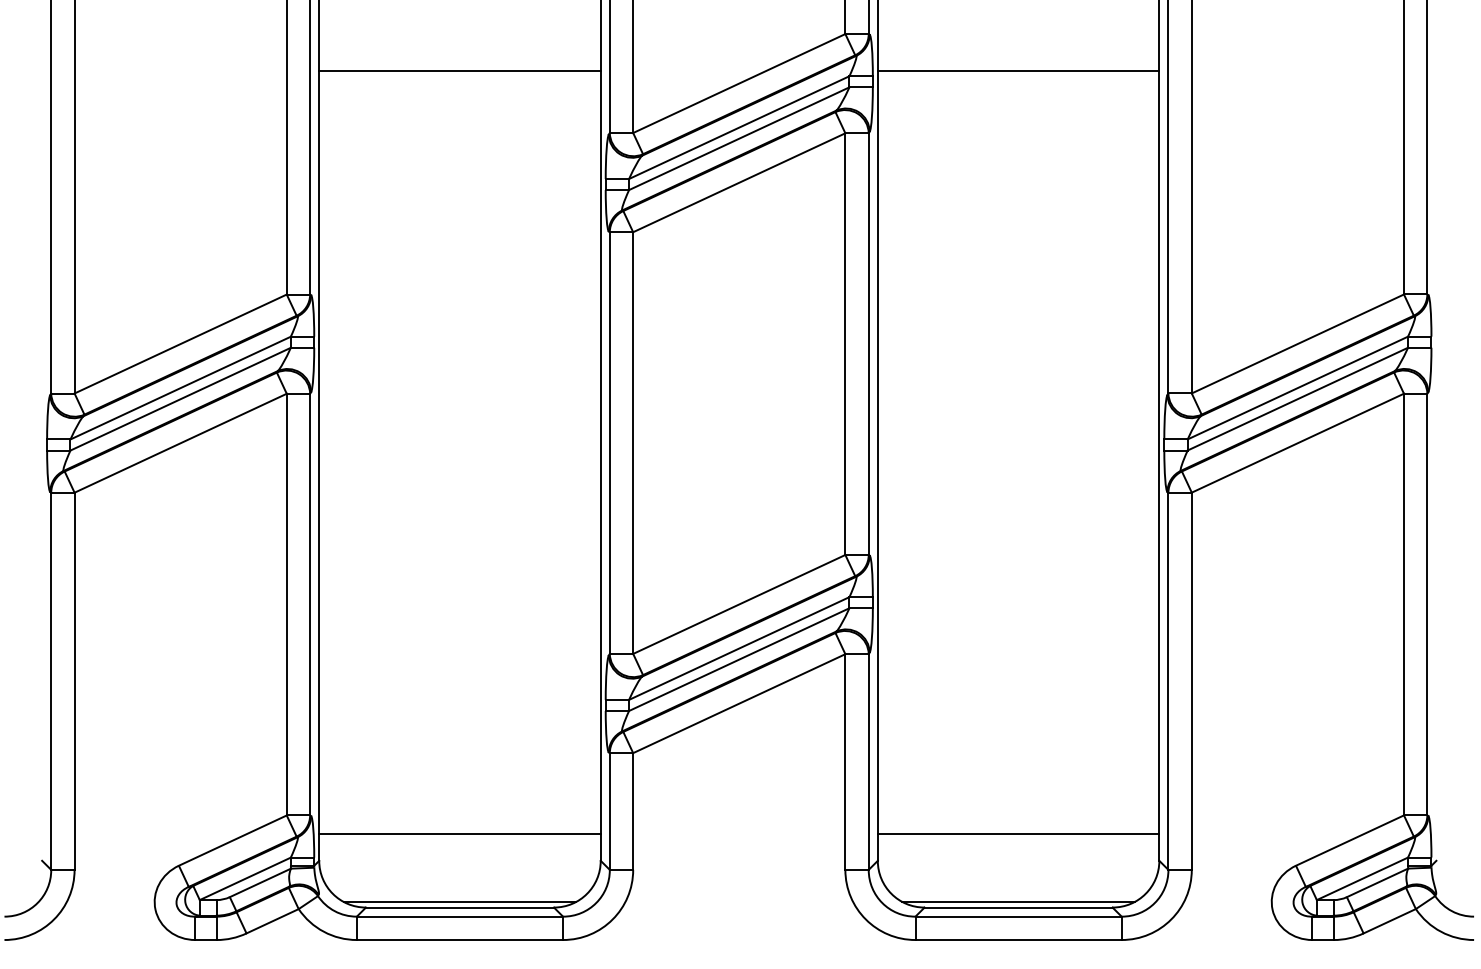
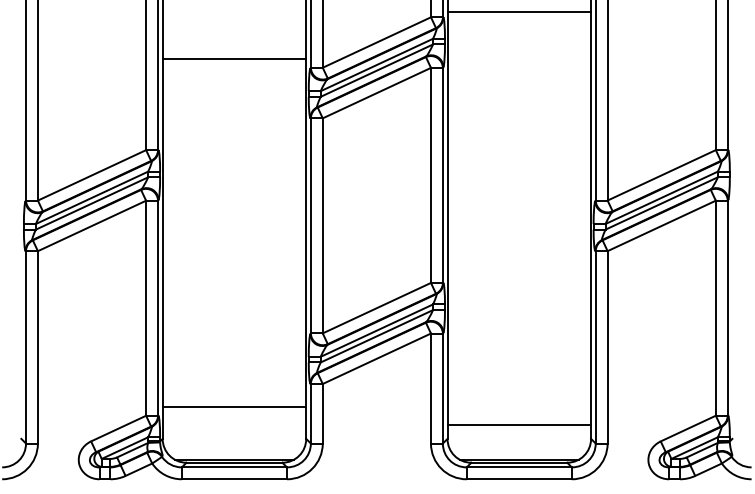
line: (460, 71) -> (234, 59), moved
line: (1018, 71) -> (519, 12), moved
line: (460, 834) -> (234, 407), moved

